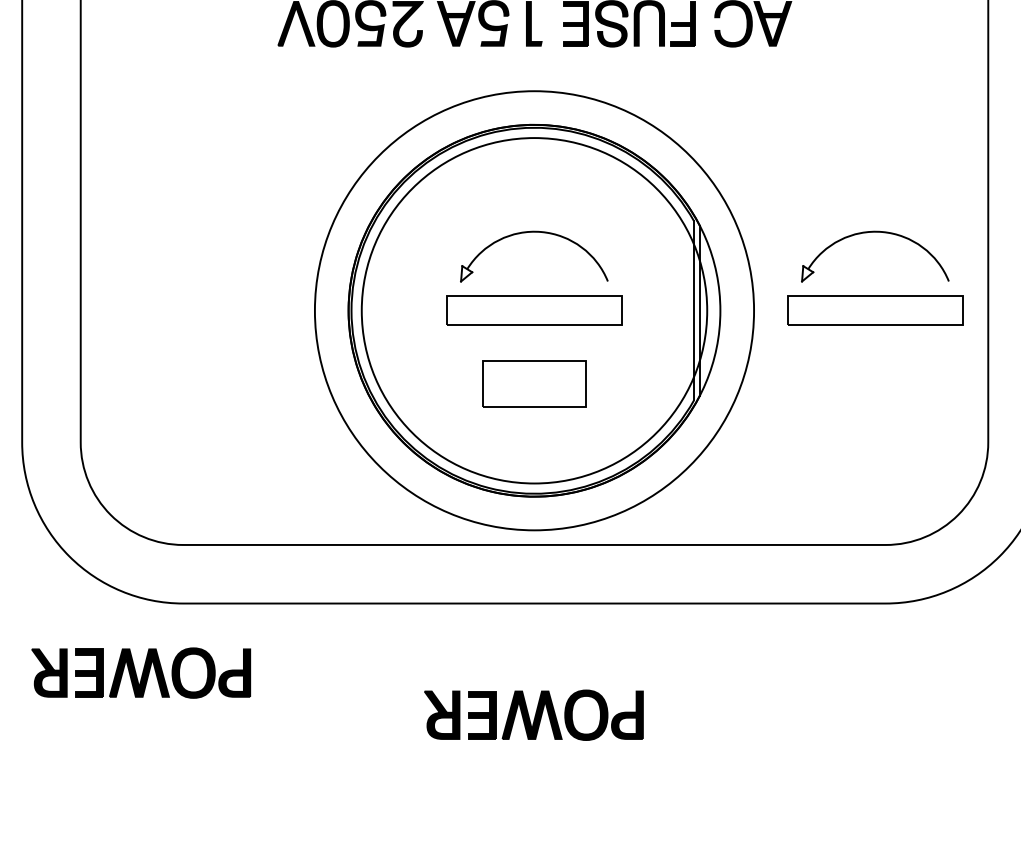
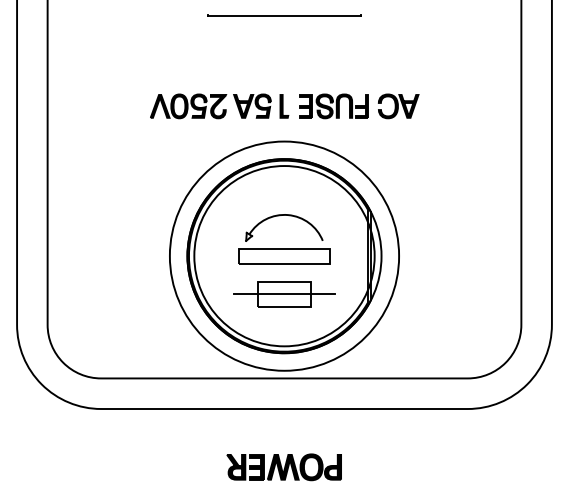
part: (875, 296) -> (462, 248), removed
line: (534, 384) -> (284, 294), added
part: (139, 673) -> (78, 445), removed

